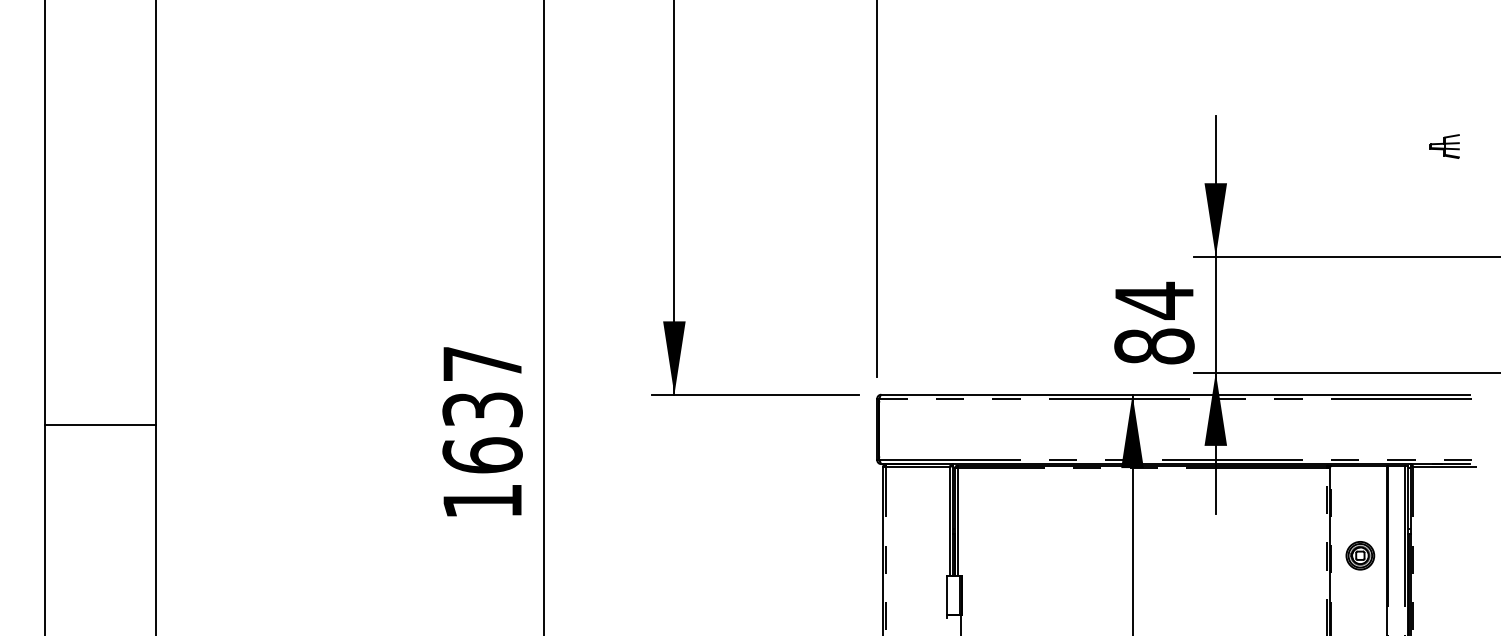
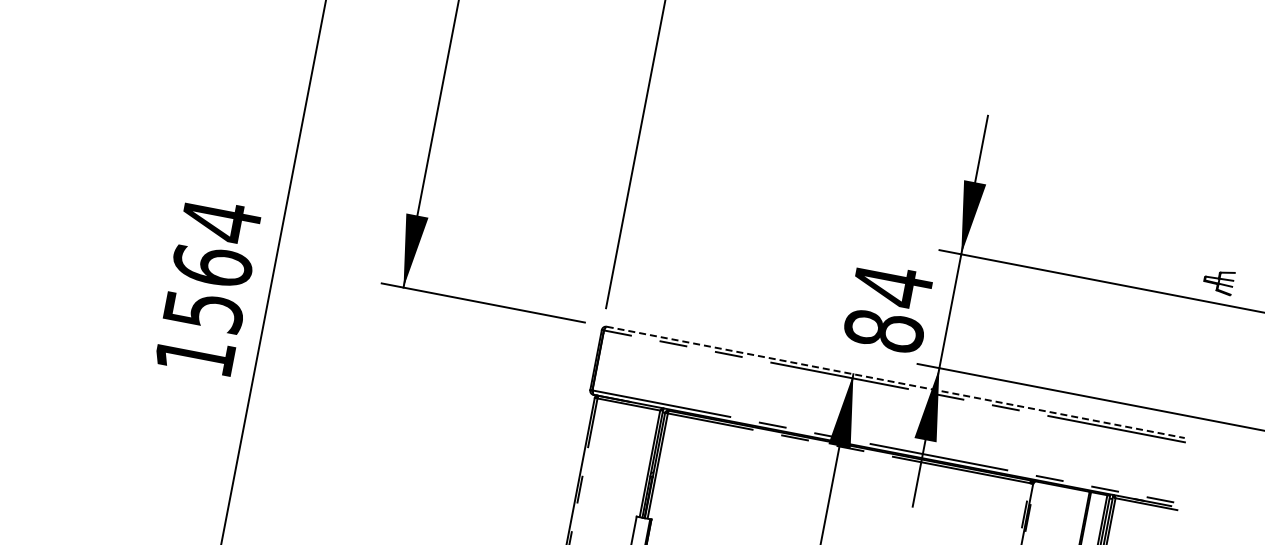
part: (1444, 146) -> (1218, 281), moved
line: (1176, 394) -> (896, 382), solid -> dashed
text: (482, 409) -> (212, 265), 1637 -> 1564

